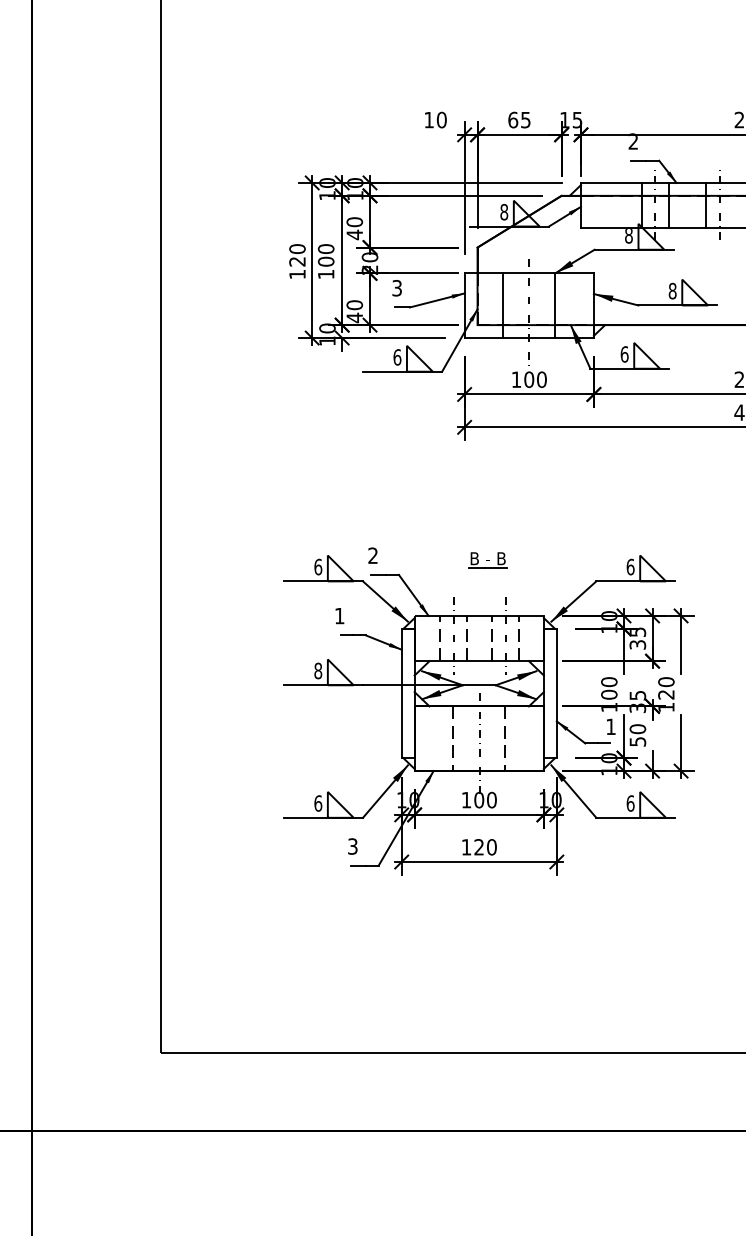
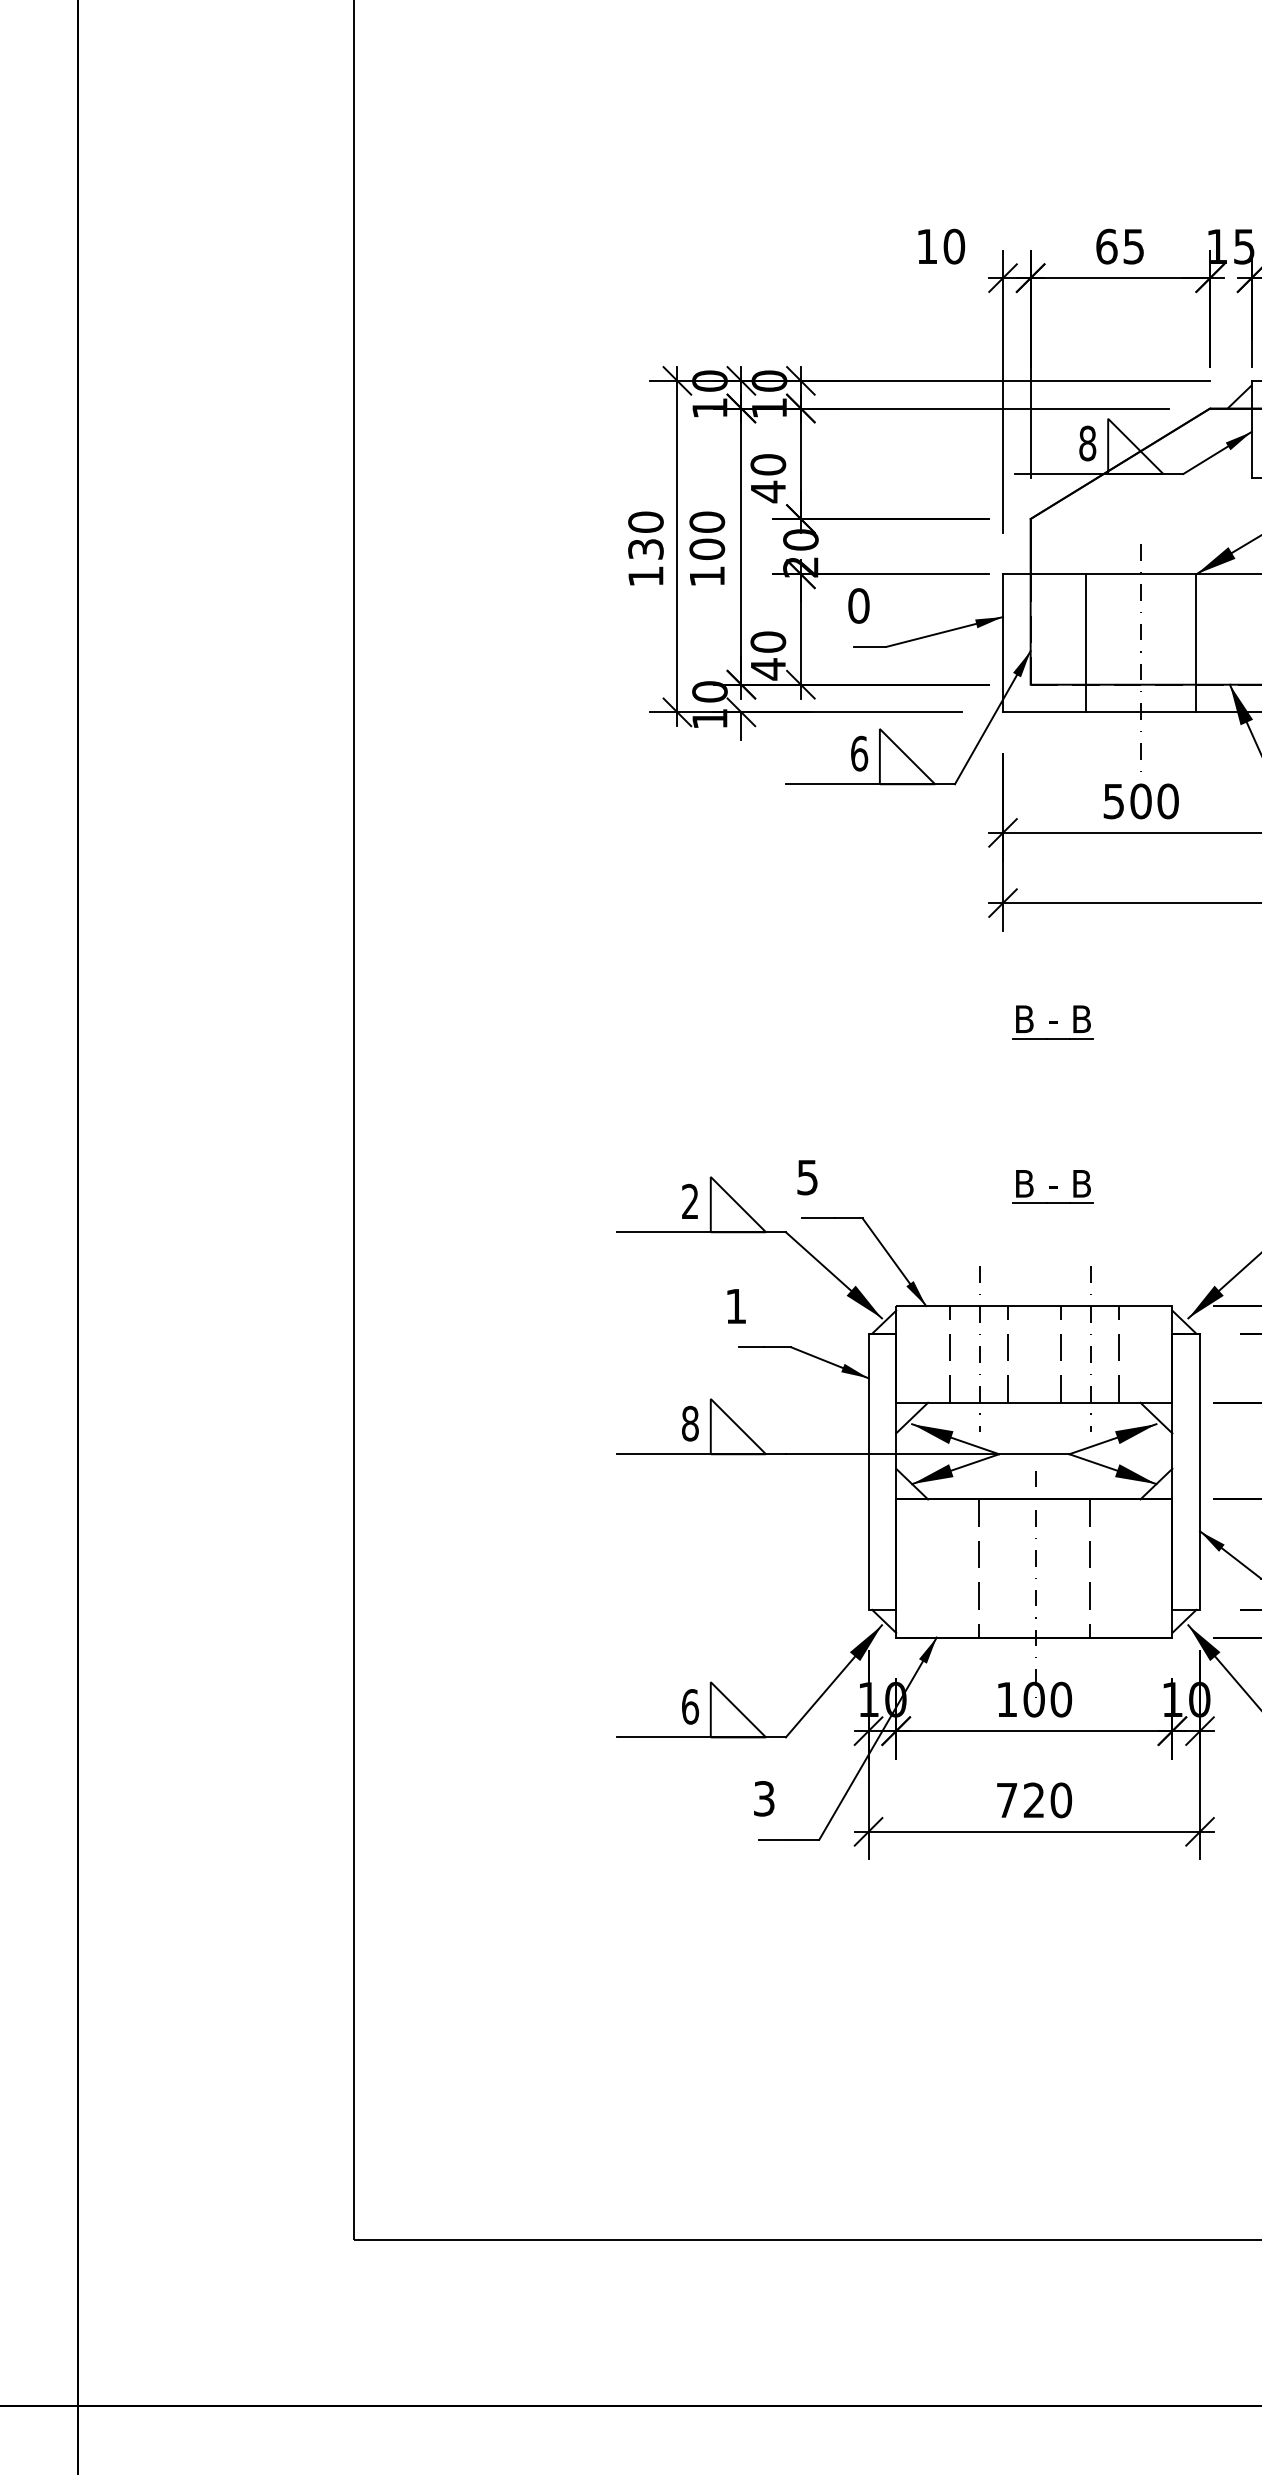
text: (297, 261) -> (645, 548), 120 -> 130
text: (397, 288) -> (859, 606), 3 -> 0
text: (516, 379) -> (1113, 800), 100 -> 500
part: (487, 483) -> (1051, 1023), added
text: (372, 555) -> (806, 1176), 2 -> 5
text: (318, 566) -> (690, 1200), 6 -> 2
text: (466, 847) -> (1007, 1800), 120 -> 720

